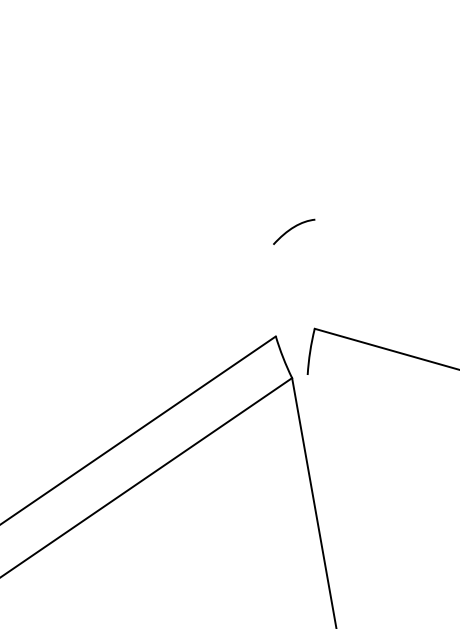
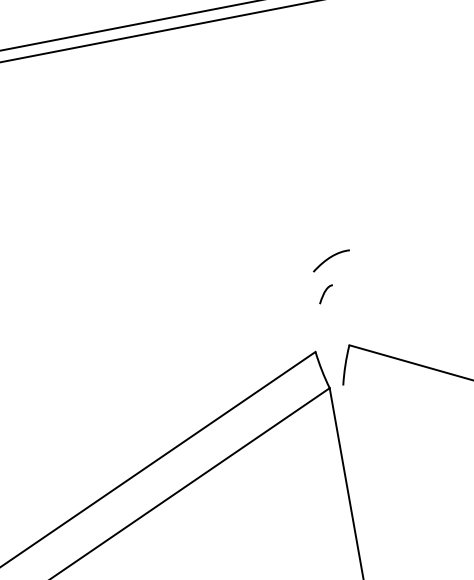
curve: (286, 270) -> (324, 294), added

